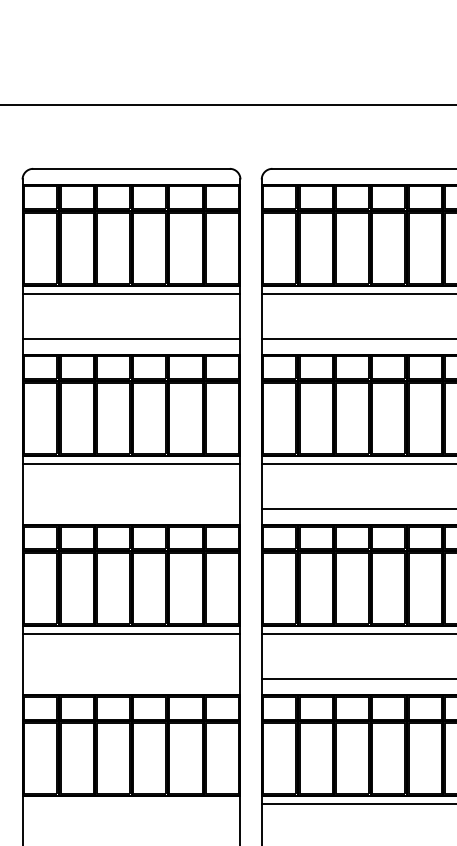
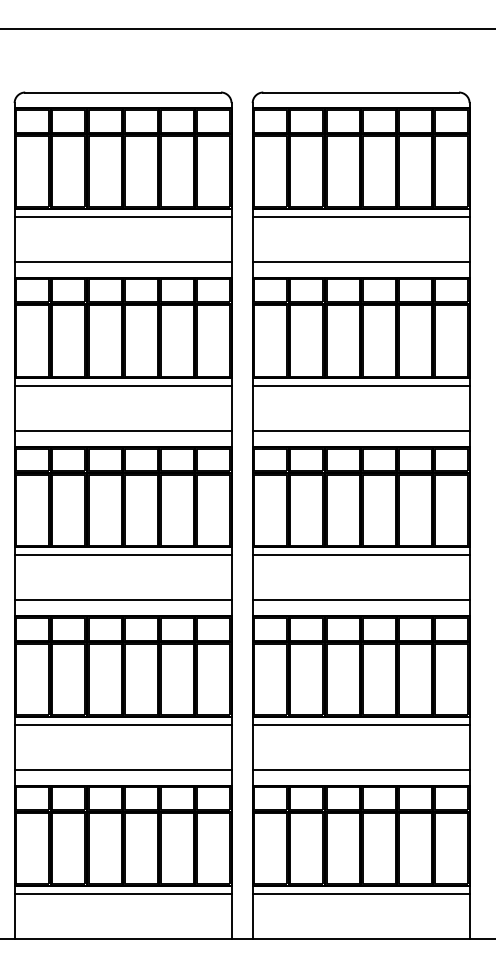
line: (130, 509) -> (122, 431), added
line: (130, 679) -> (122, 600), added
line: (130, 803) -> (122, 724), added

